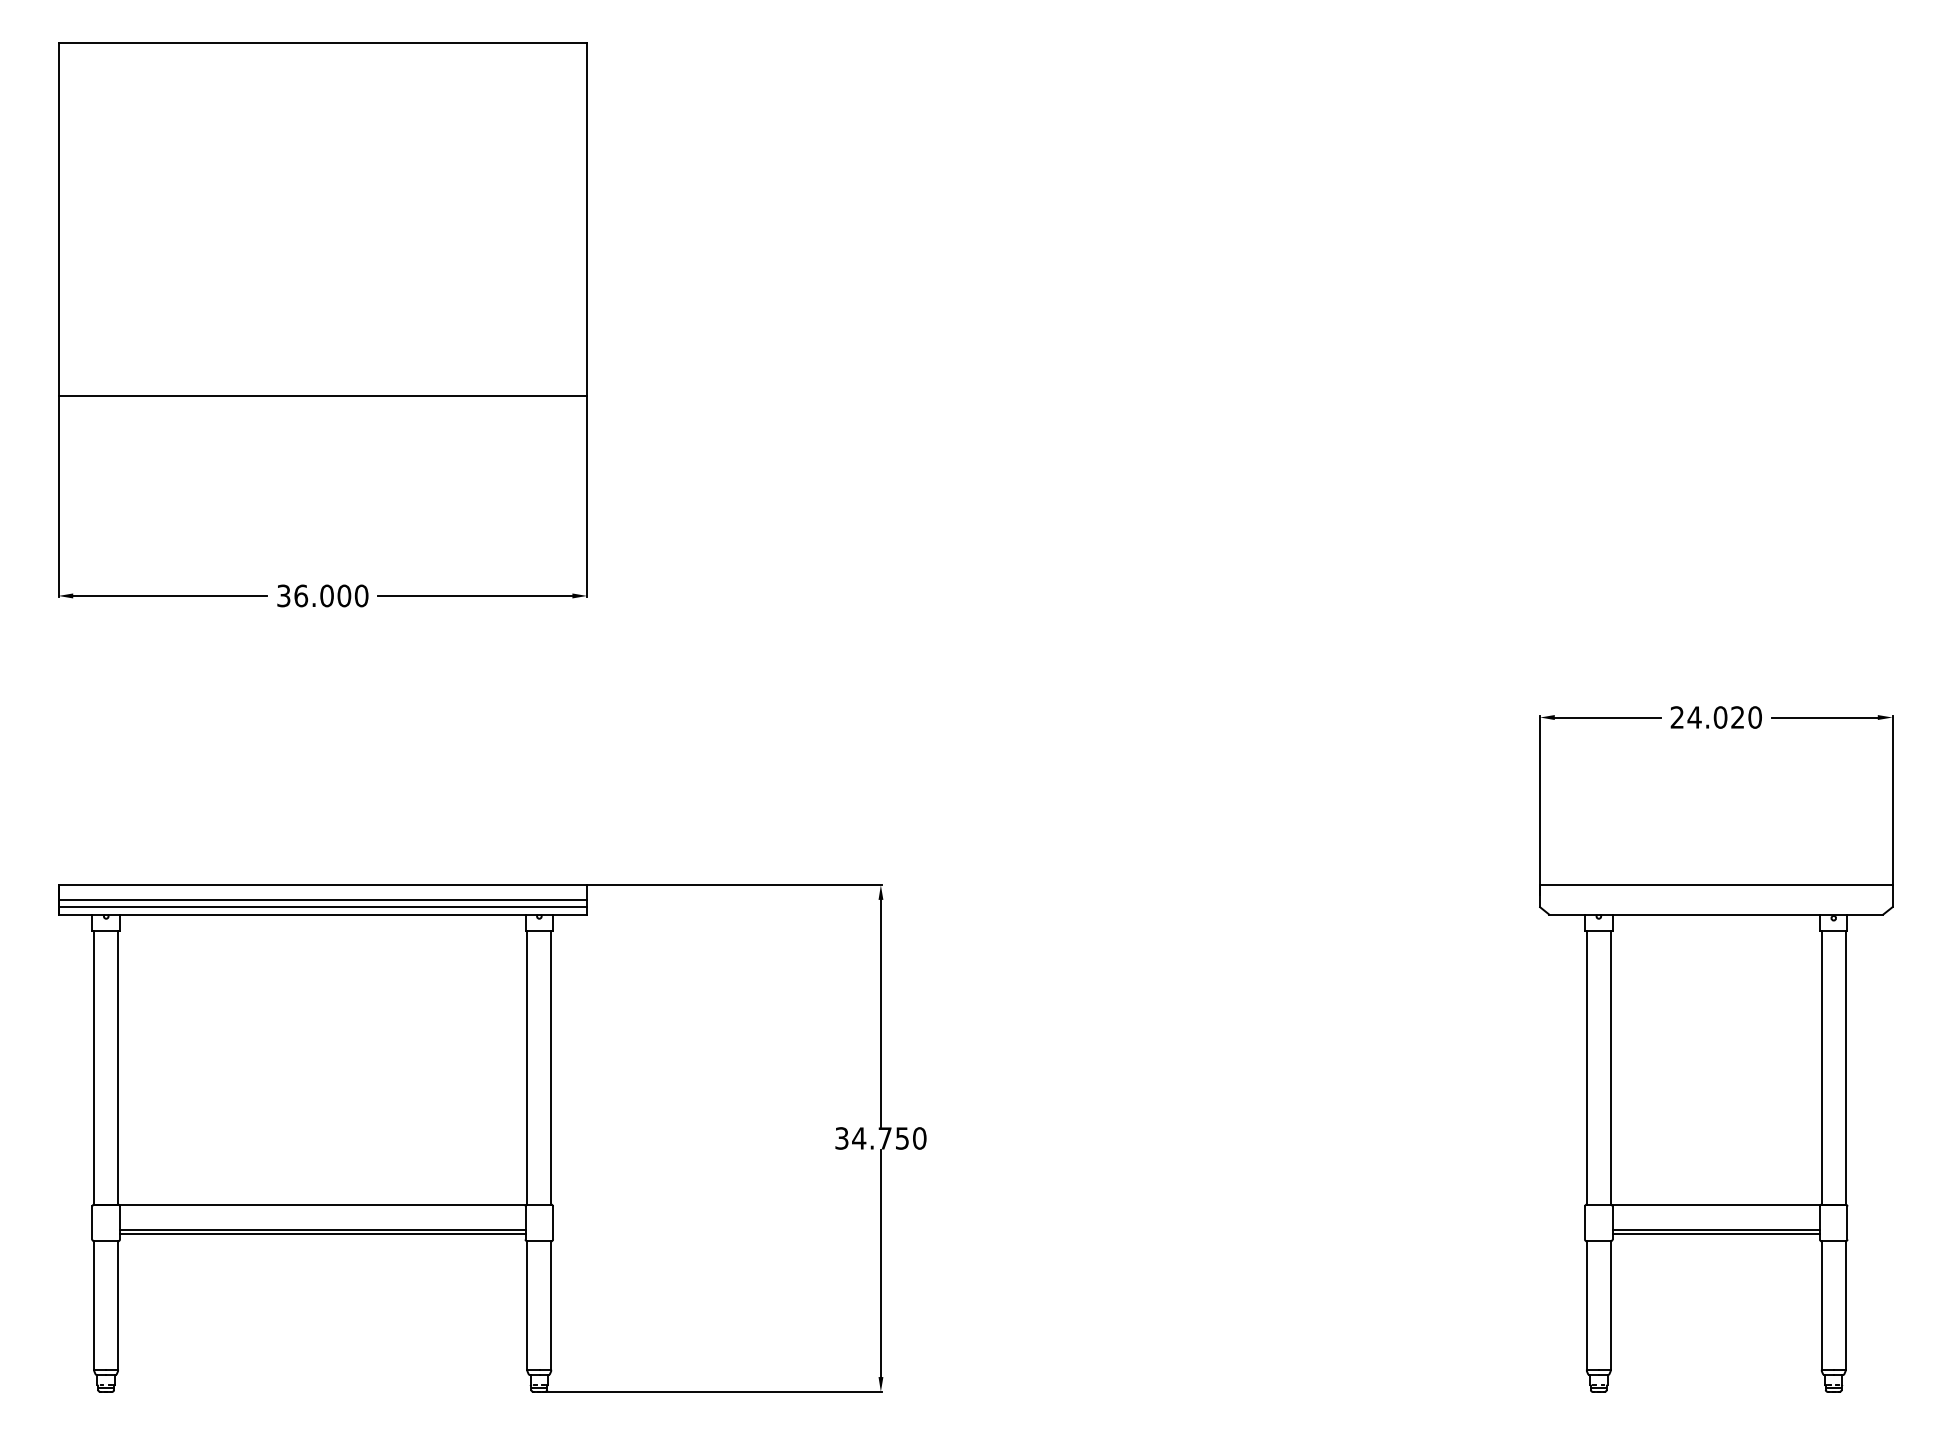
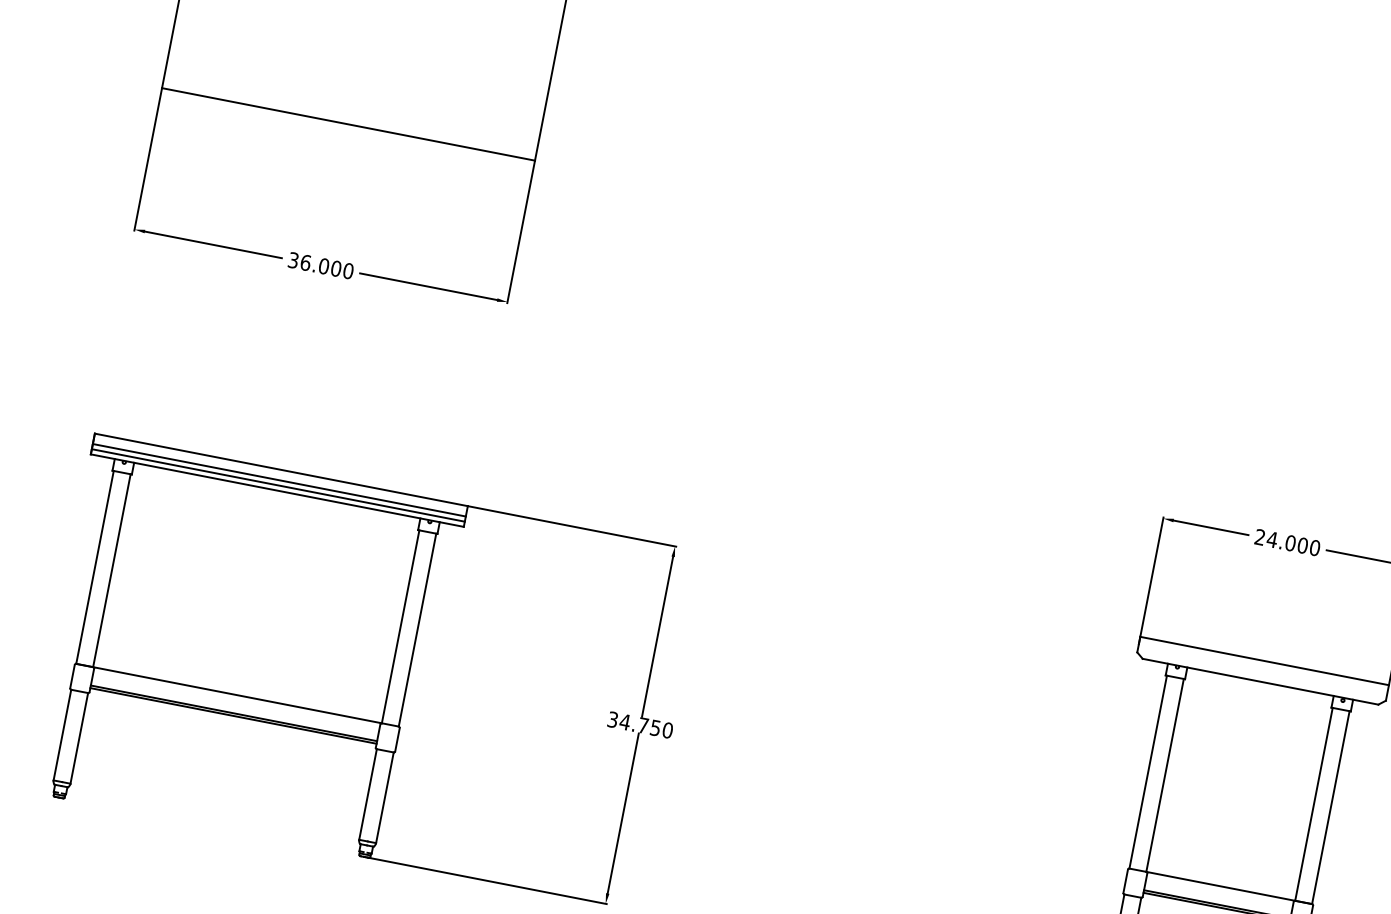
text: (1737, 717) -> (1302, 545), 24.020 -> 24.000

